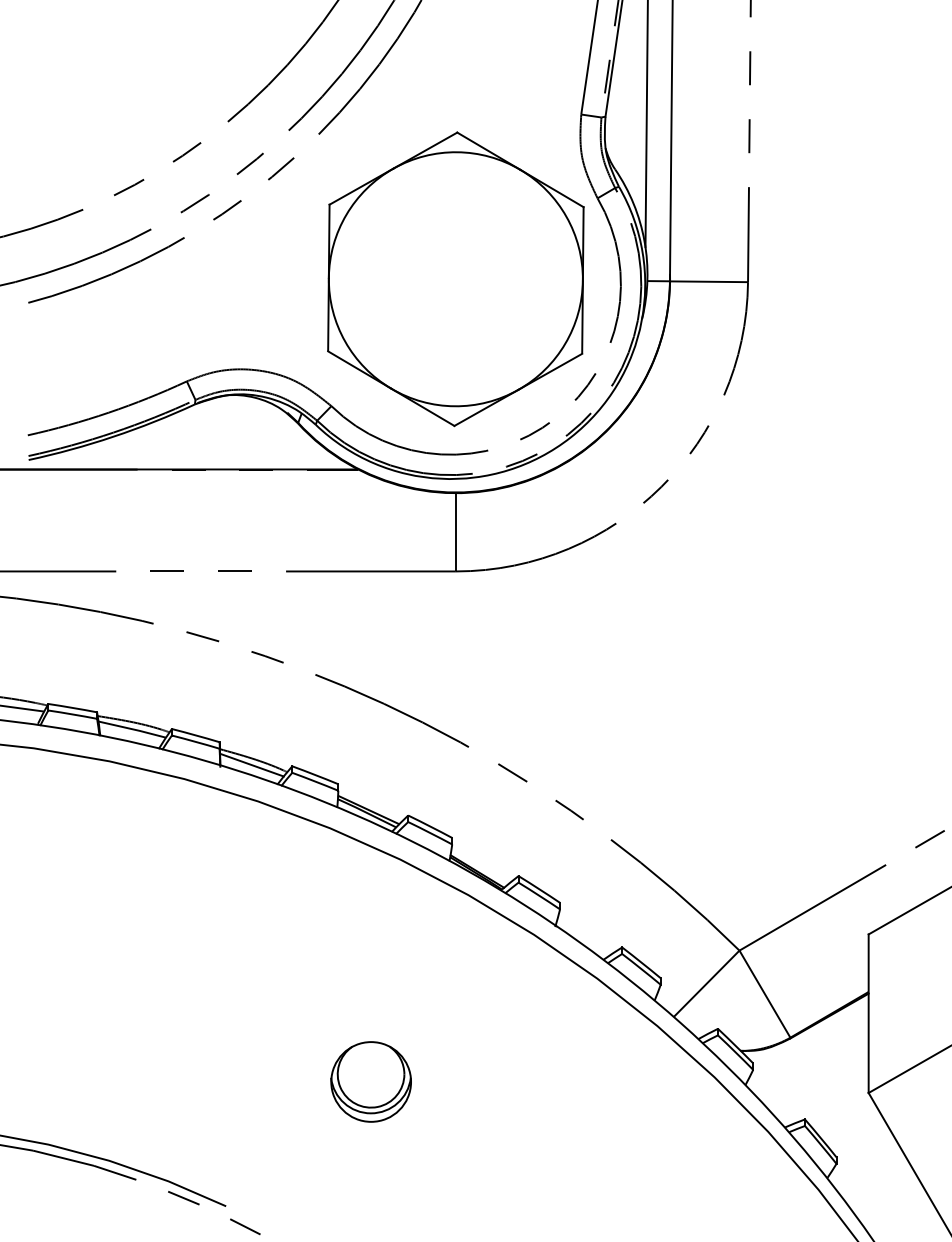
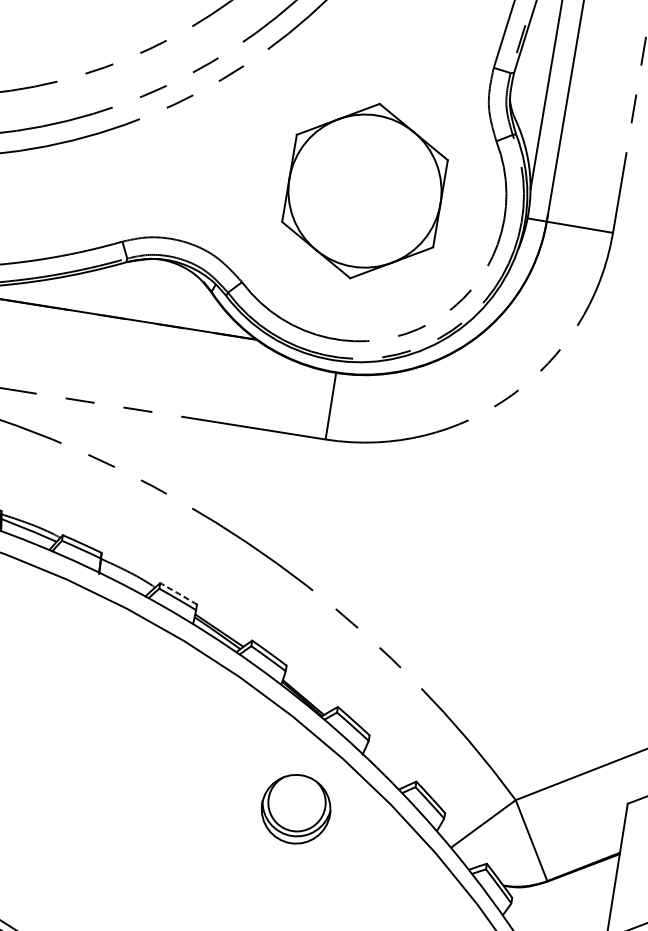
part: (455, 279) -> (364, 191), size x0.7
line: (251, 764) -> (125, 576), removed
arc: (315, 775) -> (178, 594), solid -> dashed
part: (370, 1081) -> (295, 808), moved

